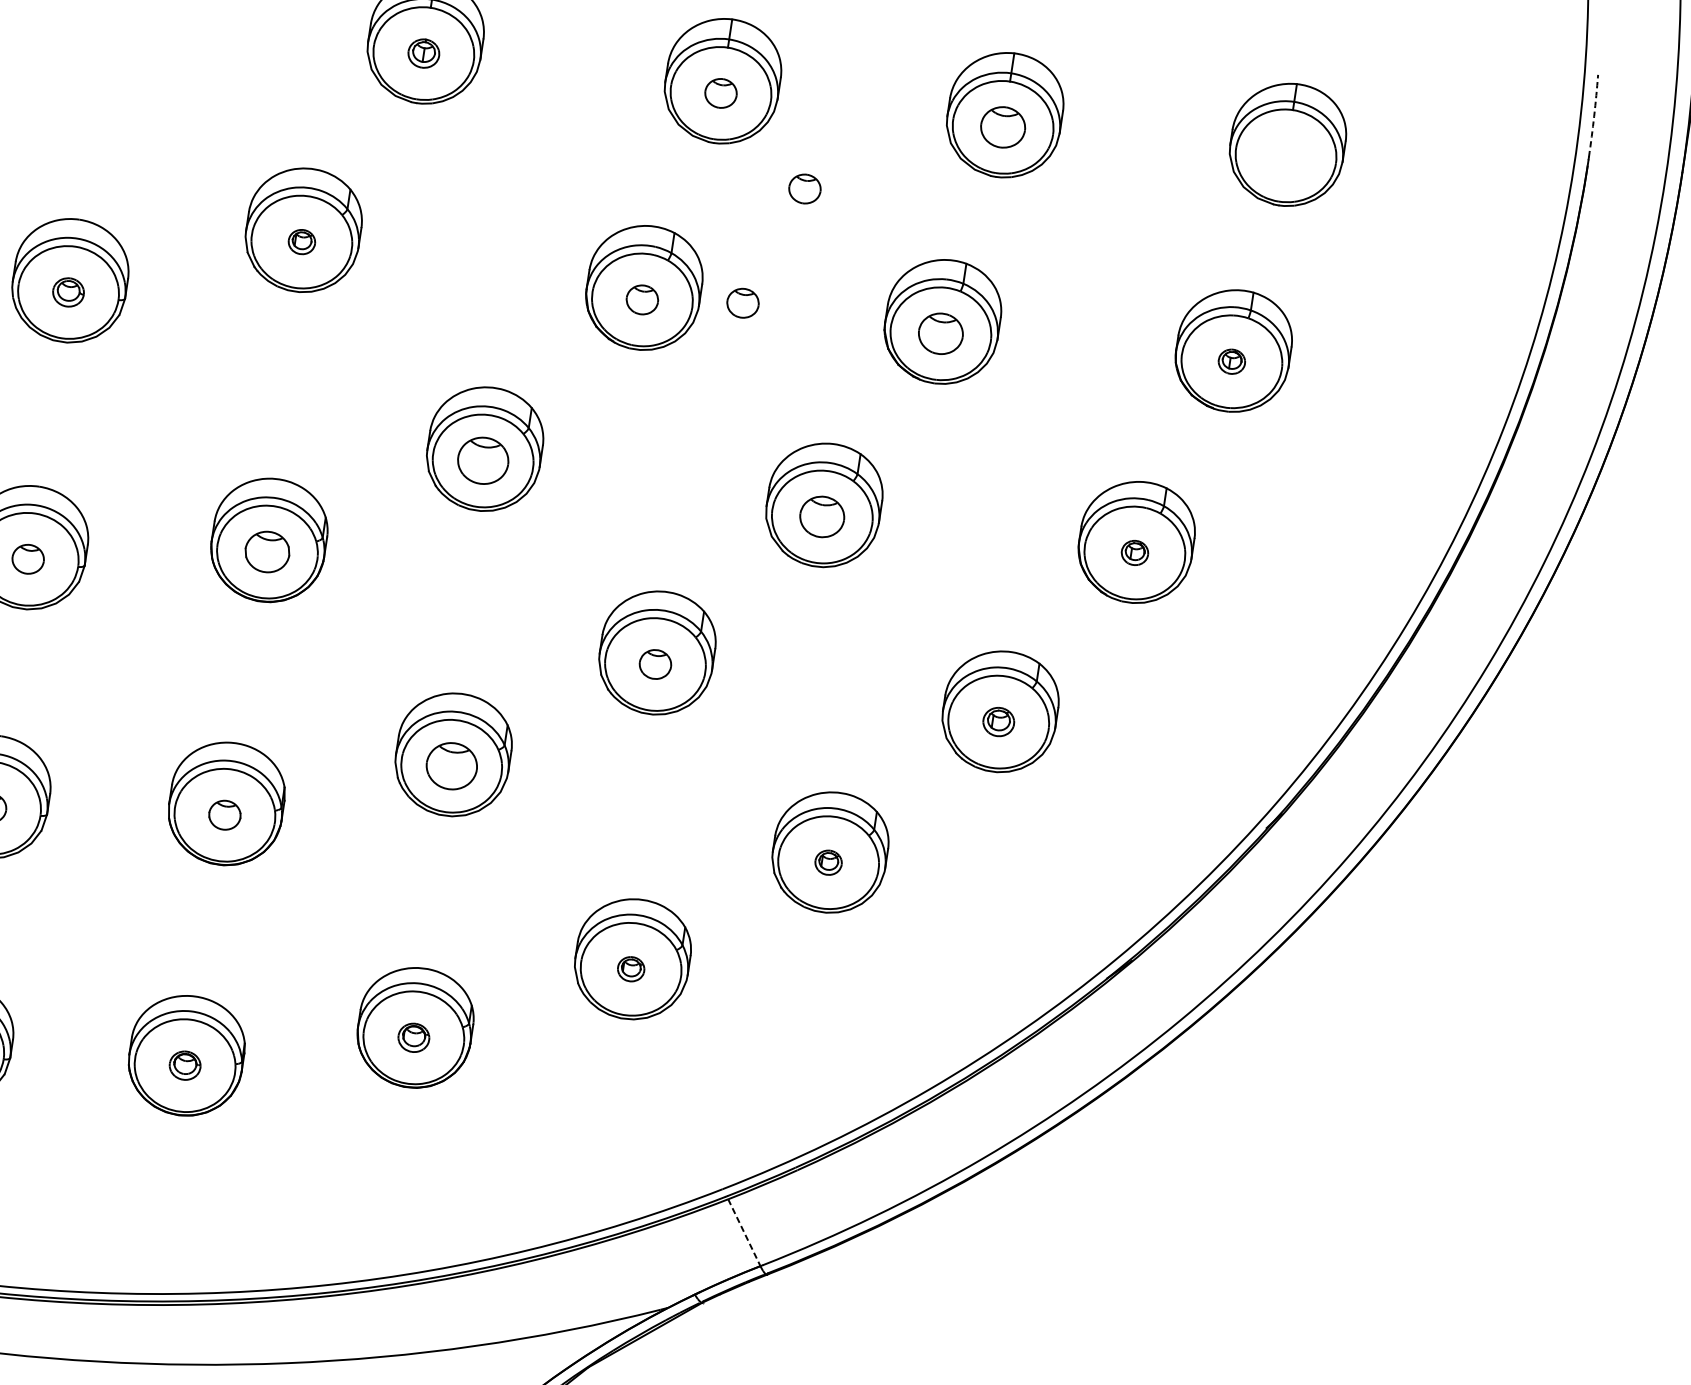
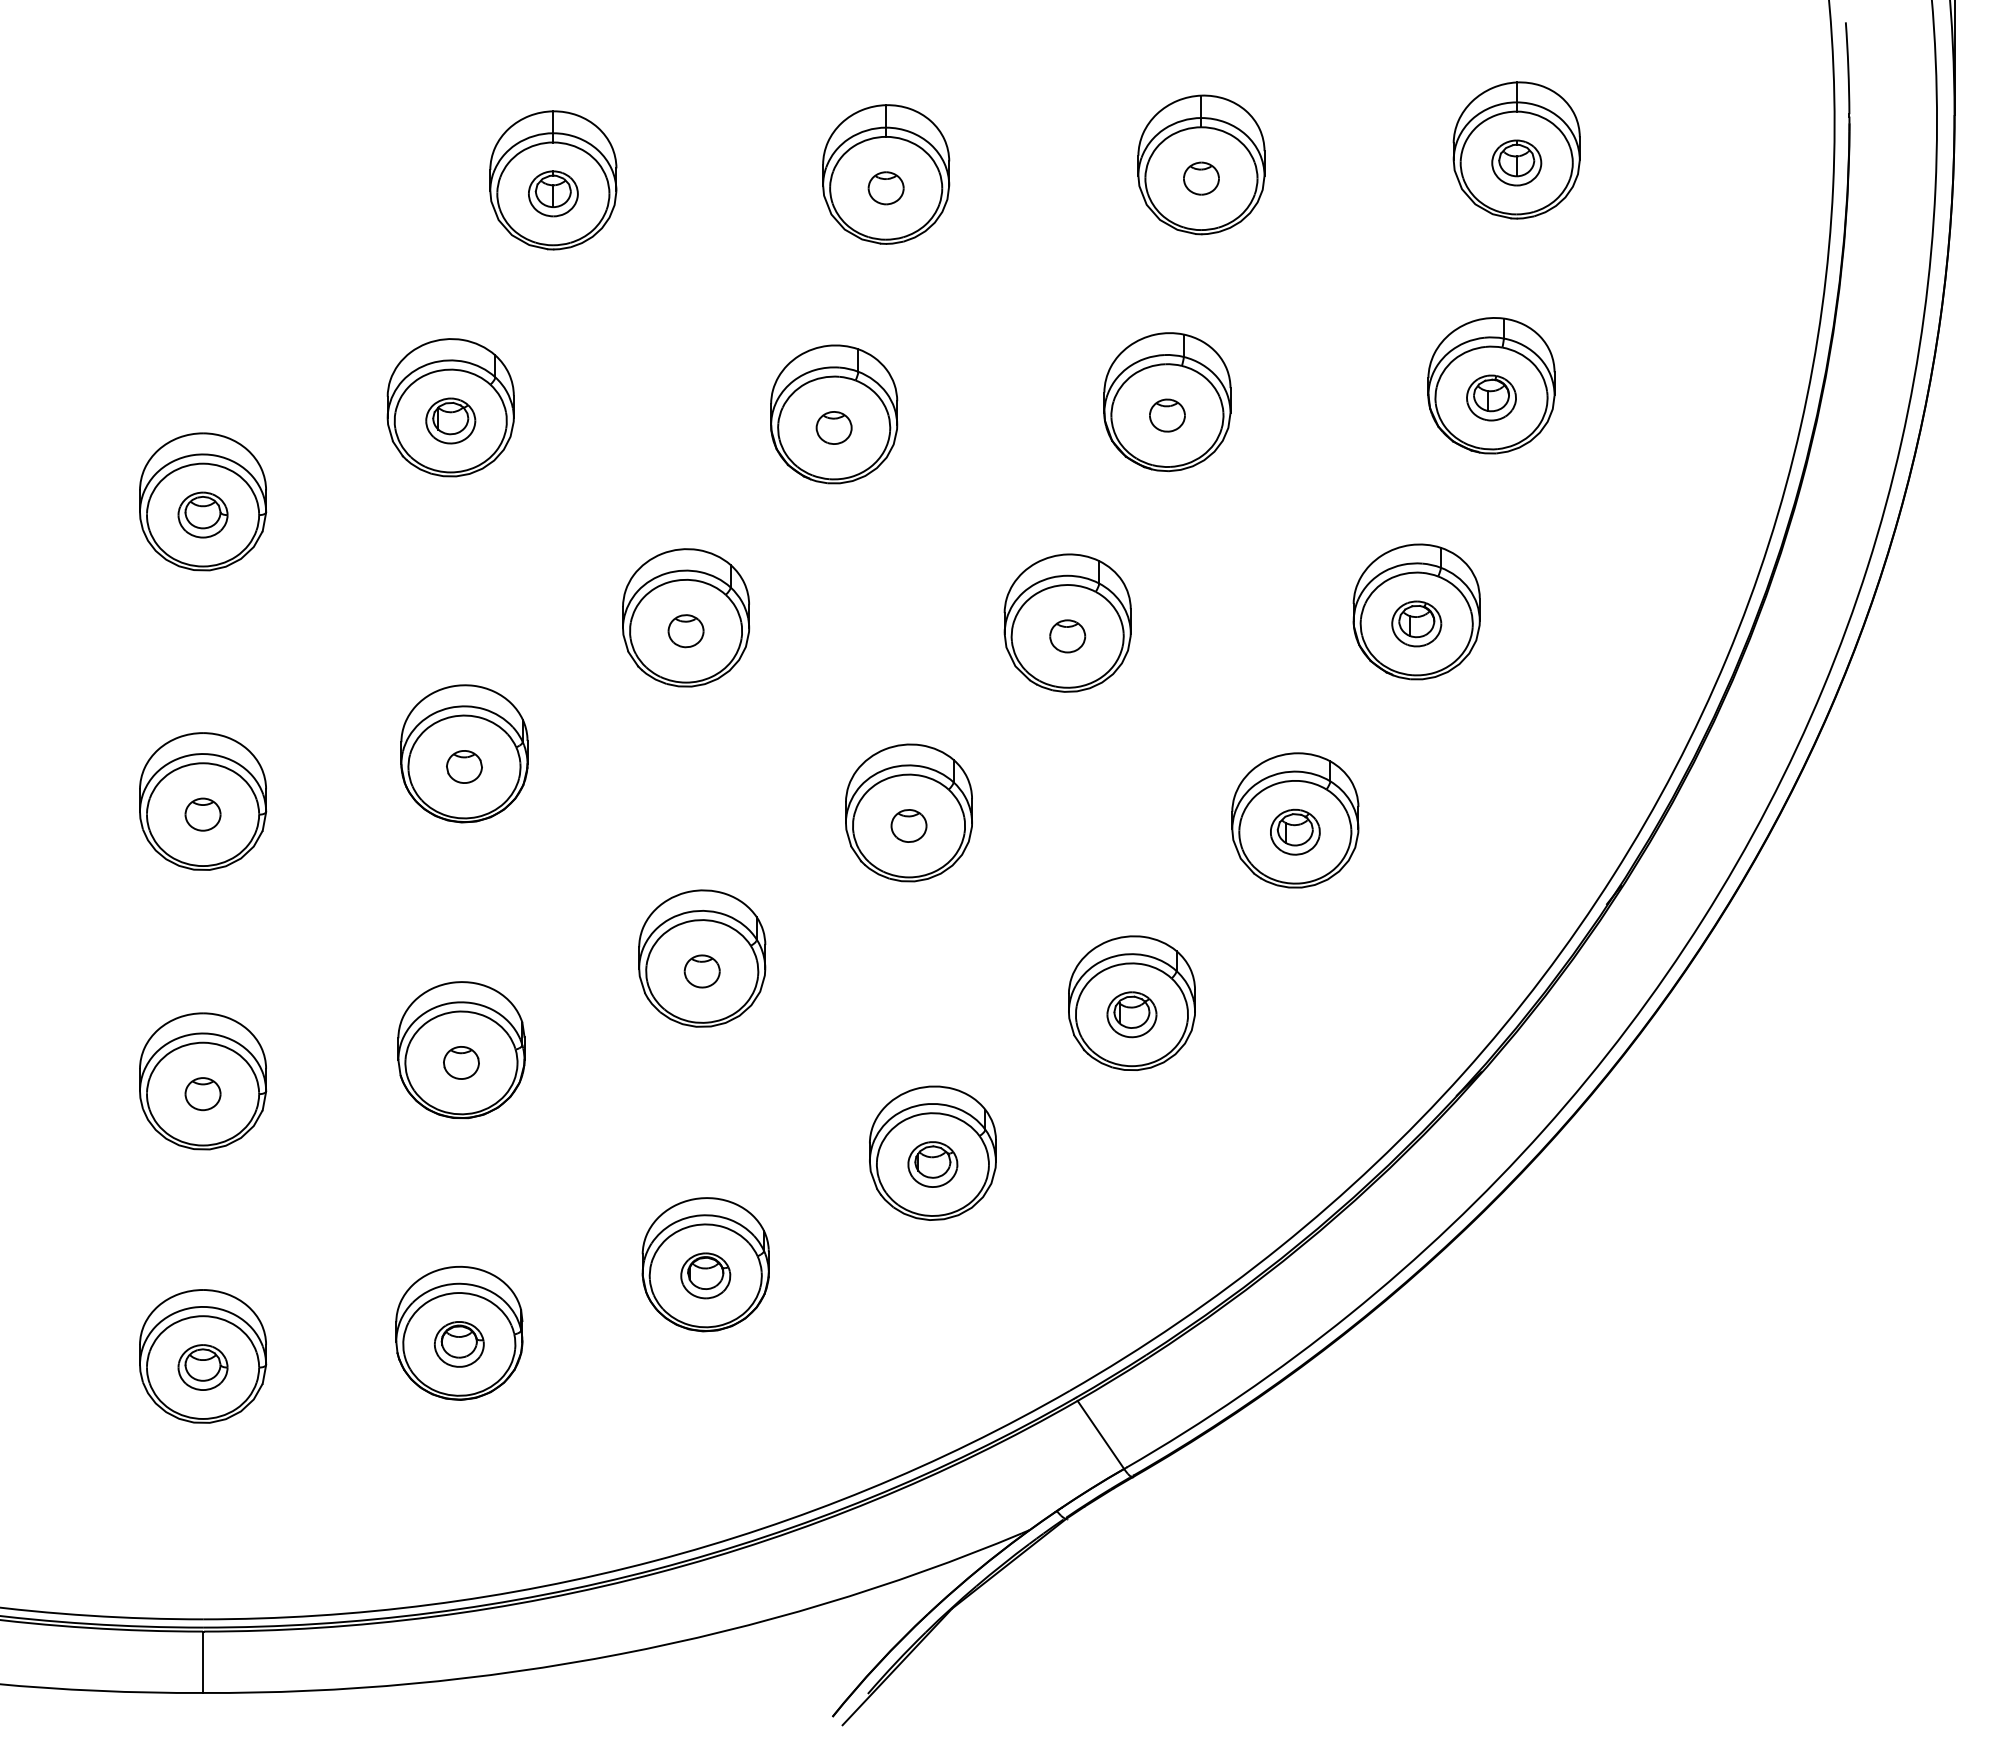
part: (424, 53) -> (553, 193), size x1.43
arc: (1594, 116) -> (1848, 68), dashed -> solid
part: (1003, 127) -> (1201, 178), size x0.71
part: (1285, 155) -> (1516, 162), added
part: (804, 189) -> (993, 279), removed
part: (301, 241) -> (450, 420), size x1.67
part: (68, 291) -> (202, 514), size x1.43
part: (742, 302) -> (944, 414), removed
part: (940, 333) -> (1167, 415), size x0.71
part: (1231, 361) -> (1491, 397), size x1.67
part: (482, 461) -> (685, 631), size x0.62
part: (822, 517) -> (1067, 636), size x0.71
part: (267, 551) -> (464, 766), size x0.71
part: (1134, 552) -> (1416, 623), size x1.67
part: (998, 721) -> (1295, 831), size x1.43
part: (451, 766) -> (701, 971), size x0.62
part: (828, 862) -> (1131, 1014), size x1.67
part: (630, 969) -> (932, 1164), size x1.67
part: (413, 1037) -> (705, 1275), size x1.43
part: (185, 1065) -> (459, 1344), size x1.43
line: (744, 1233) -> (1101, 1435), dashed -> solid

